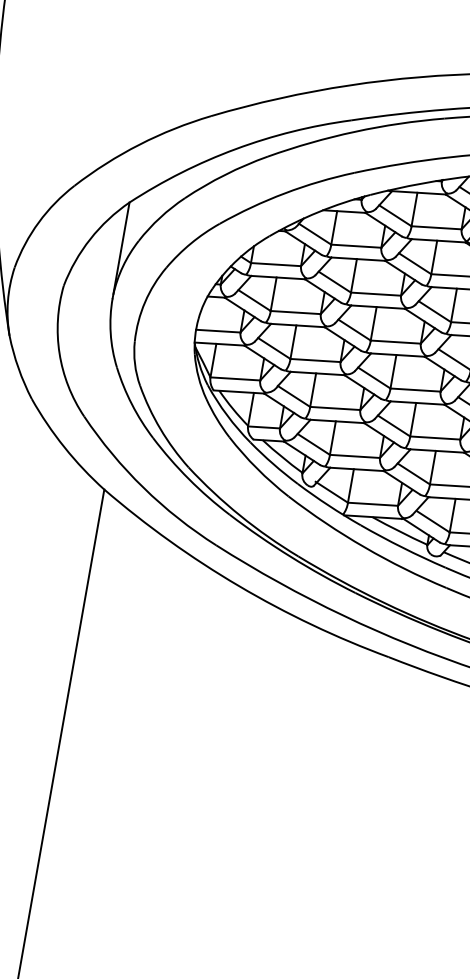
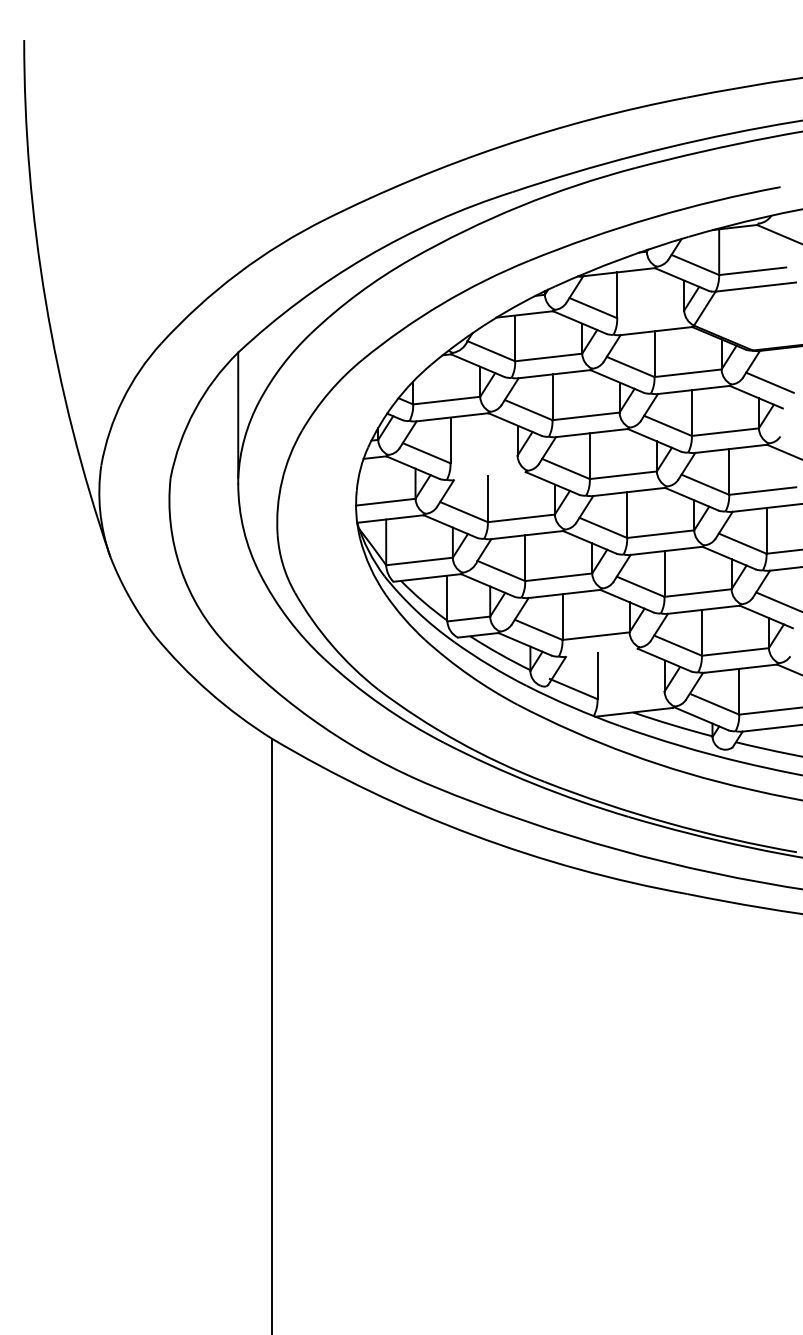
line: (436, 227) -> (650, 314), removed
line: (295, 312) -> (483, 459), removed
line: (297, 325) -> (489, 476), removed
line: (356, 469) -> (601, 652), removed
line: (372, 504) -> (630, 695), removed

